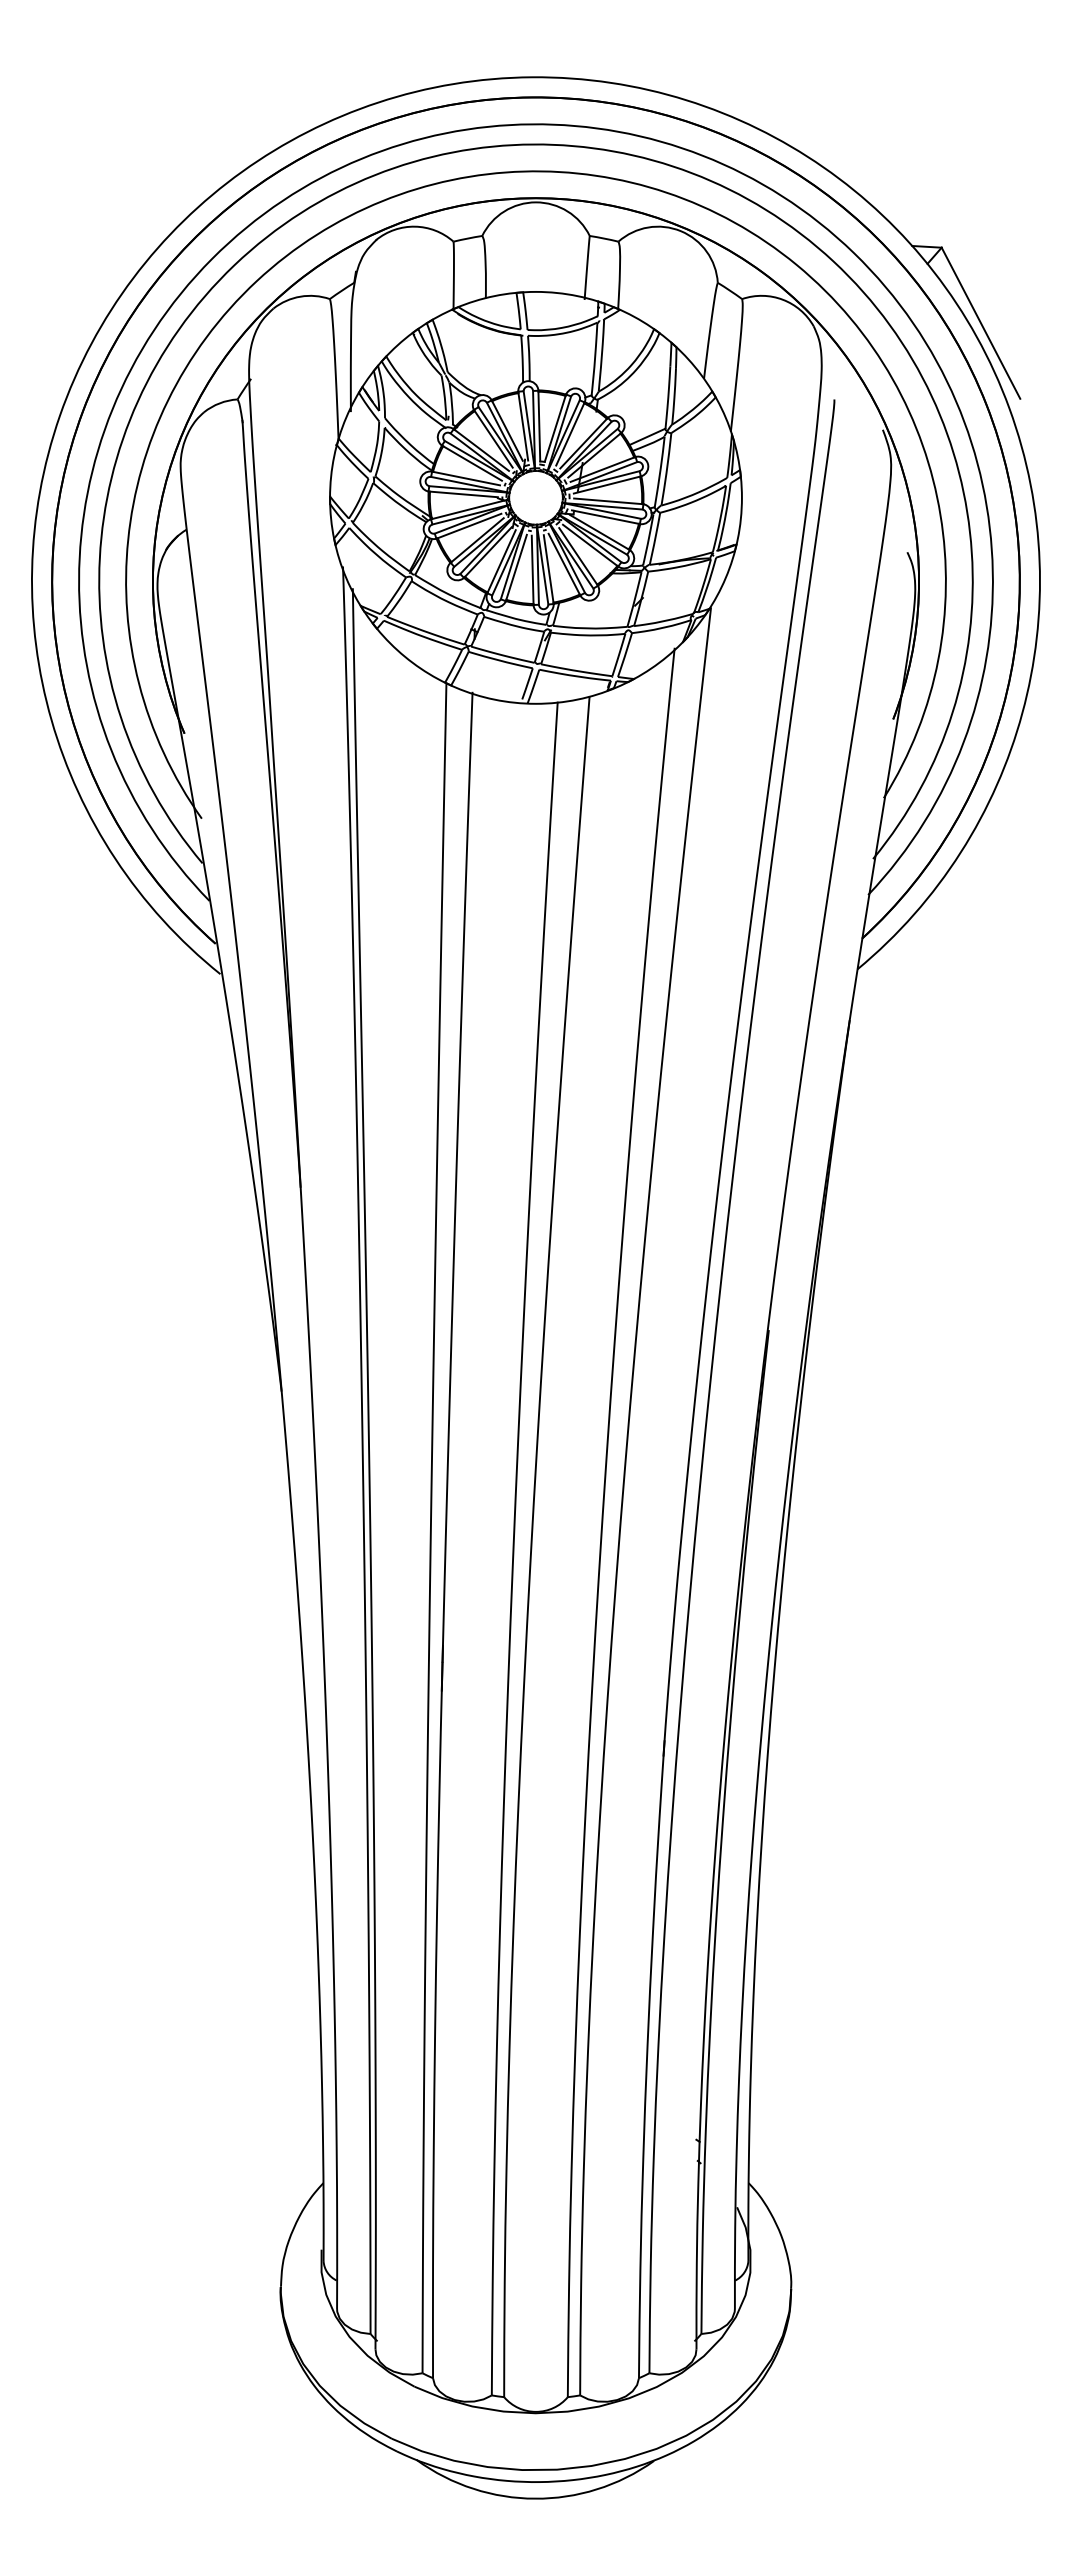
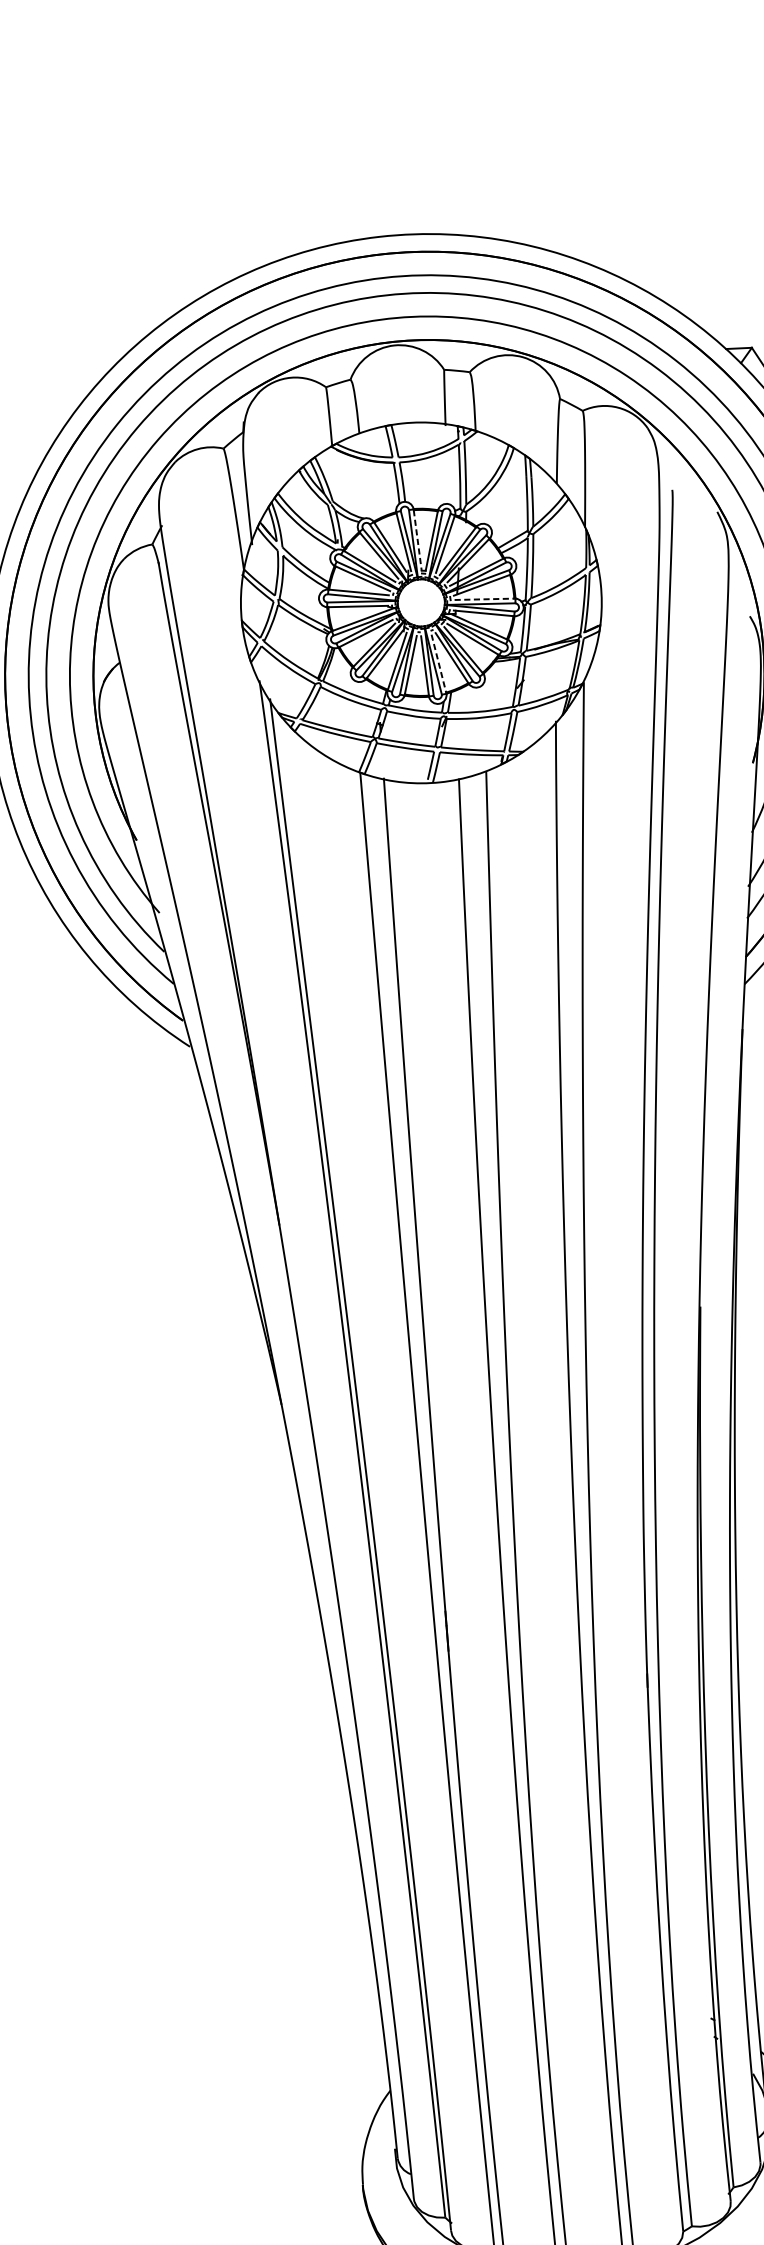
line: (539, 426) -> (417, 540), solid -> dashed
line: (608, 501) -> (484, 599), solid -> dashed
line: (548, 569) -> (438, 664), solid -> dashed

